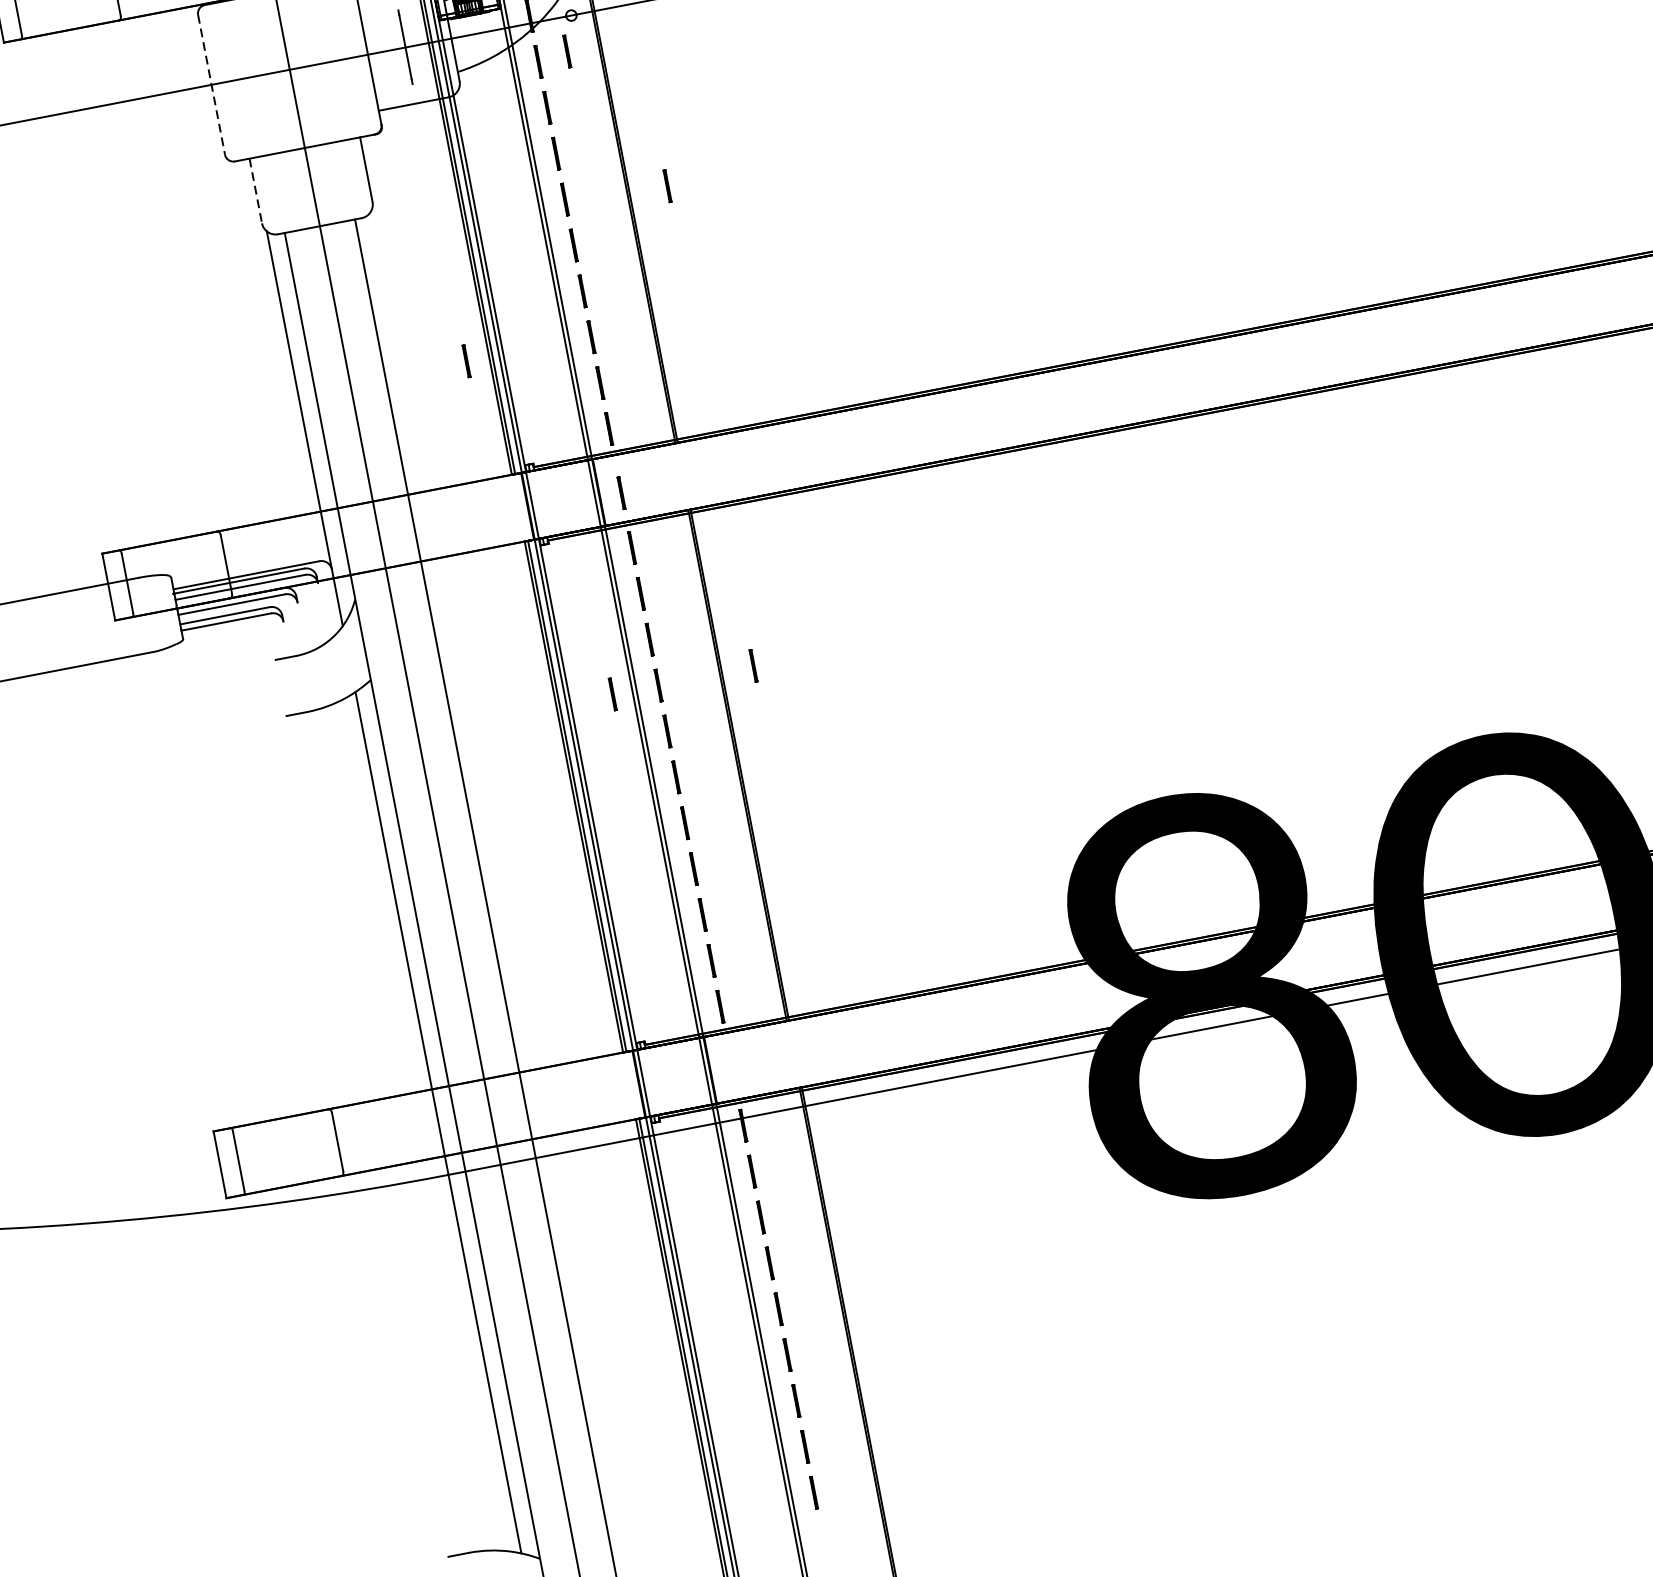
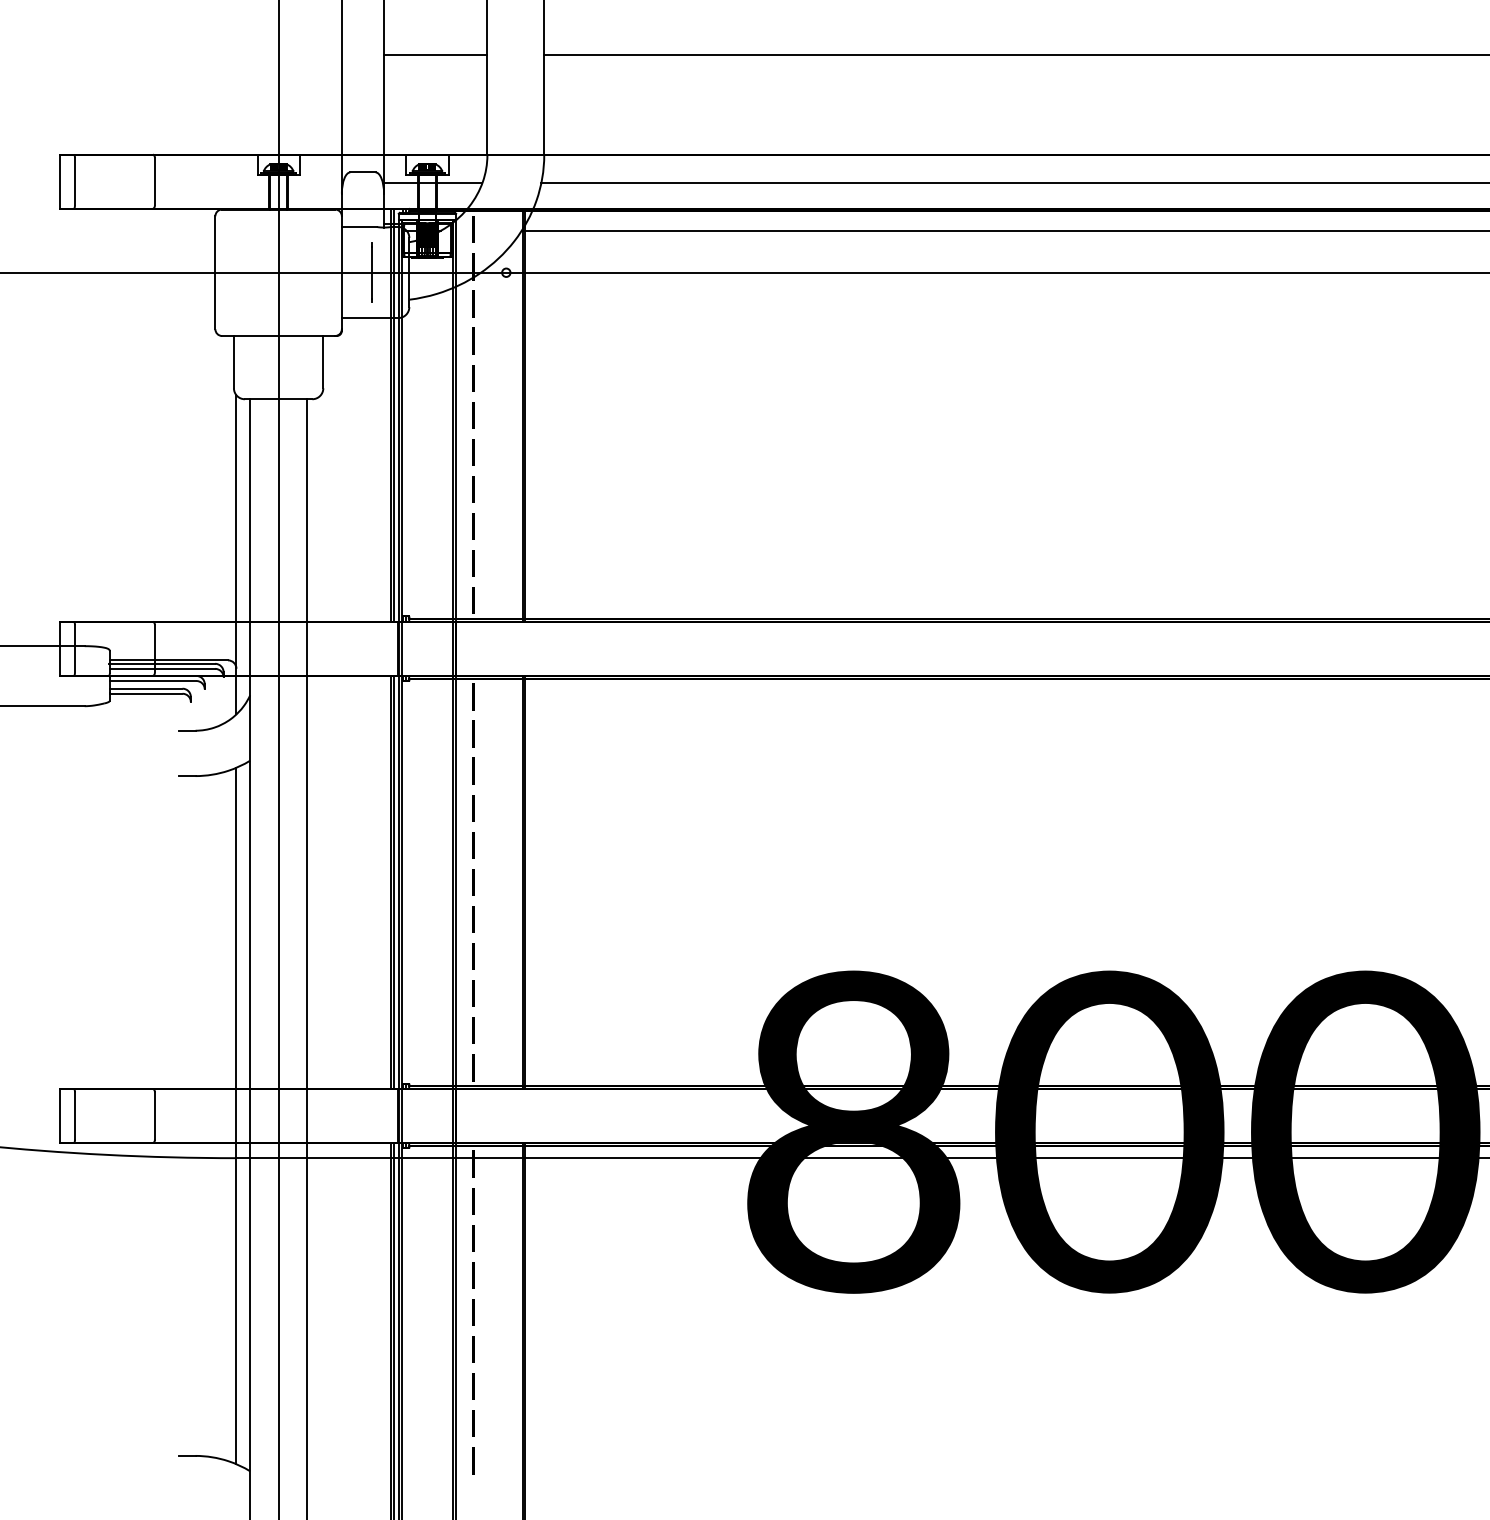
line: (567, 51) -> (497, 300), removed
line: (211, 85) -> (215, 273), dashed -> solid
line: (667, 186) -> (555, 420), removed
line: (255, 191) -> (233, 362), dashed -> solid
line: (466, 361) -> (372, 526), removed
line: (621, 493) -> (473, 652), removed
line: (753, 665) -> (550, 806), removed
line: (612, 694) -> (436, 808), removed

